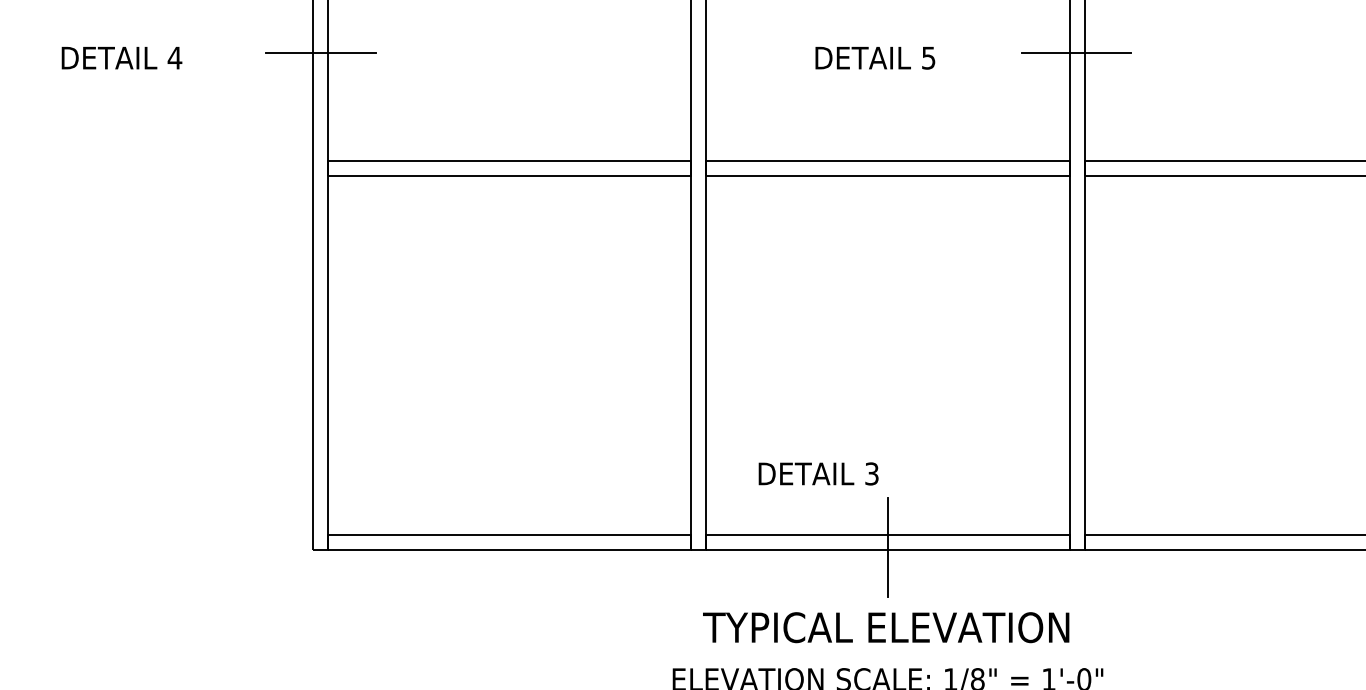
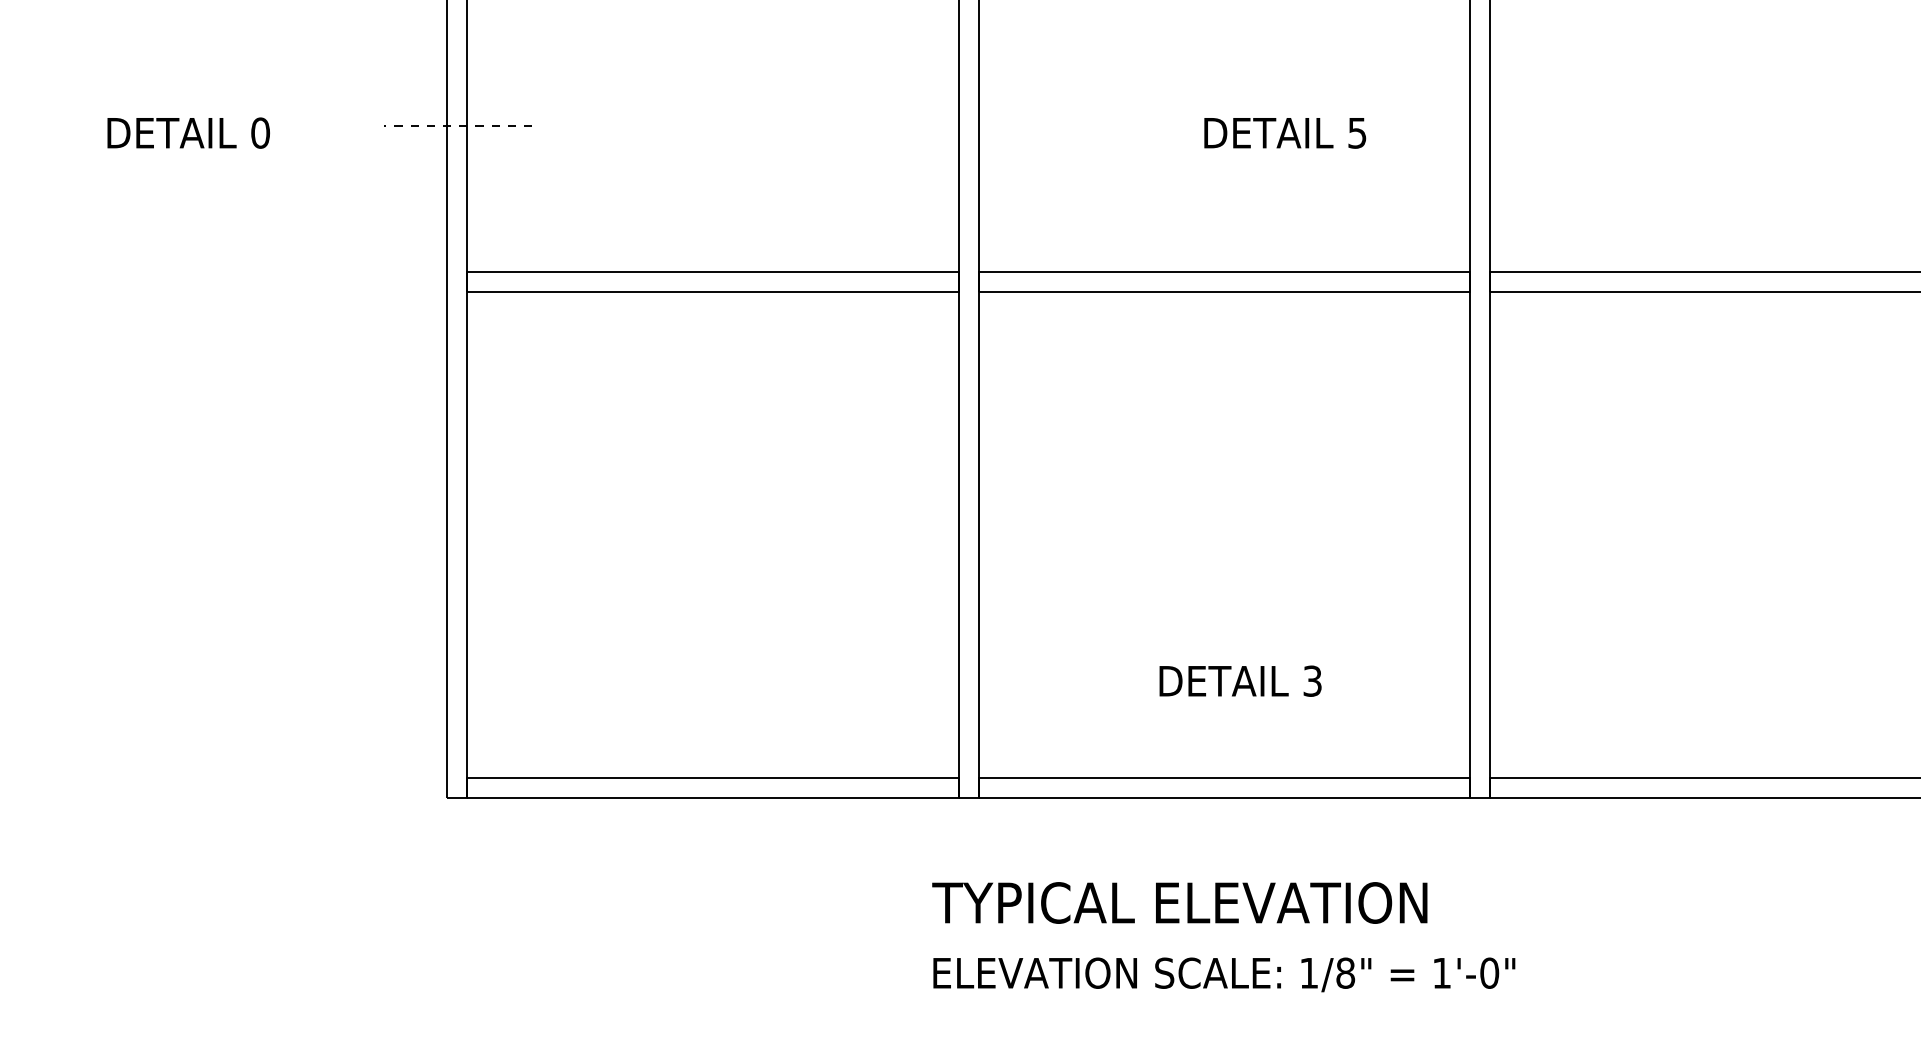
line: (320, 53) -> (457, 126), solid -> dashed
line: (1076, 53) -> (1478, 126), removed
text: (174, 57) -> (260, 132), 4 -> 0
text: (875, 58) -> (1285, 133), moved
text: (818, 473) -> (1240, 680), moved
line: (888, 547) -> (1224, 794), removed
text: (885, 627) -> (1179, 902), moved

